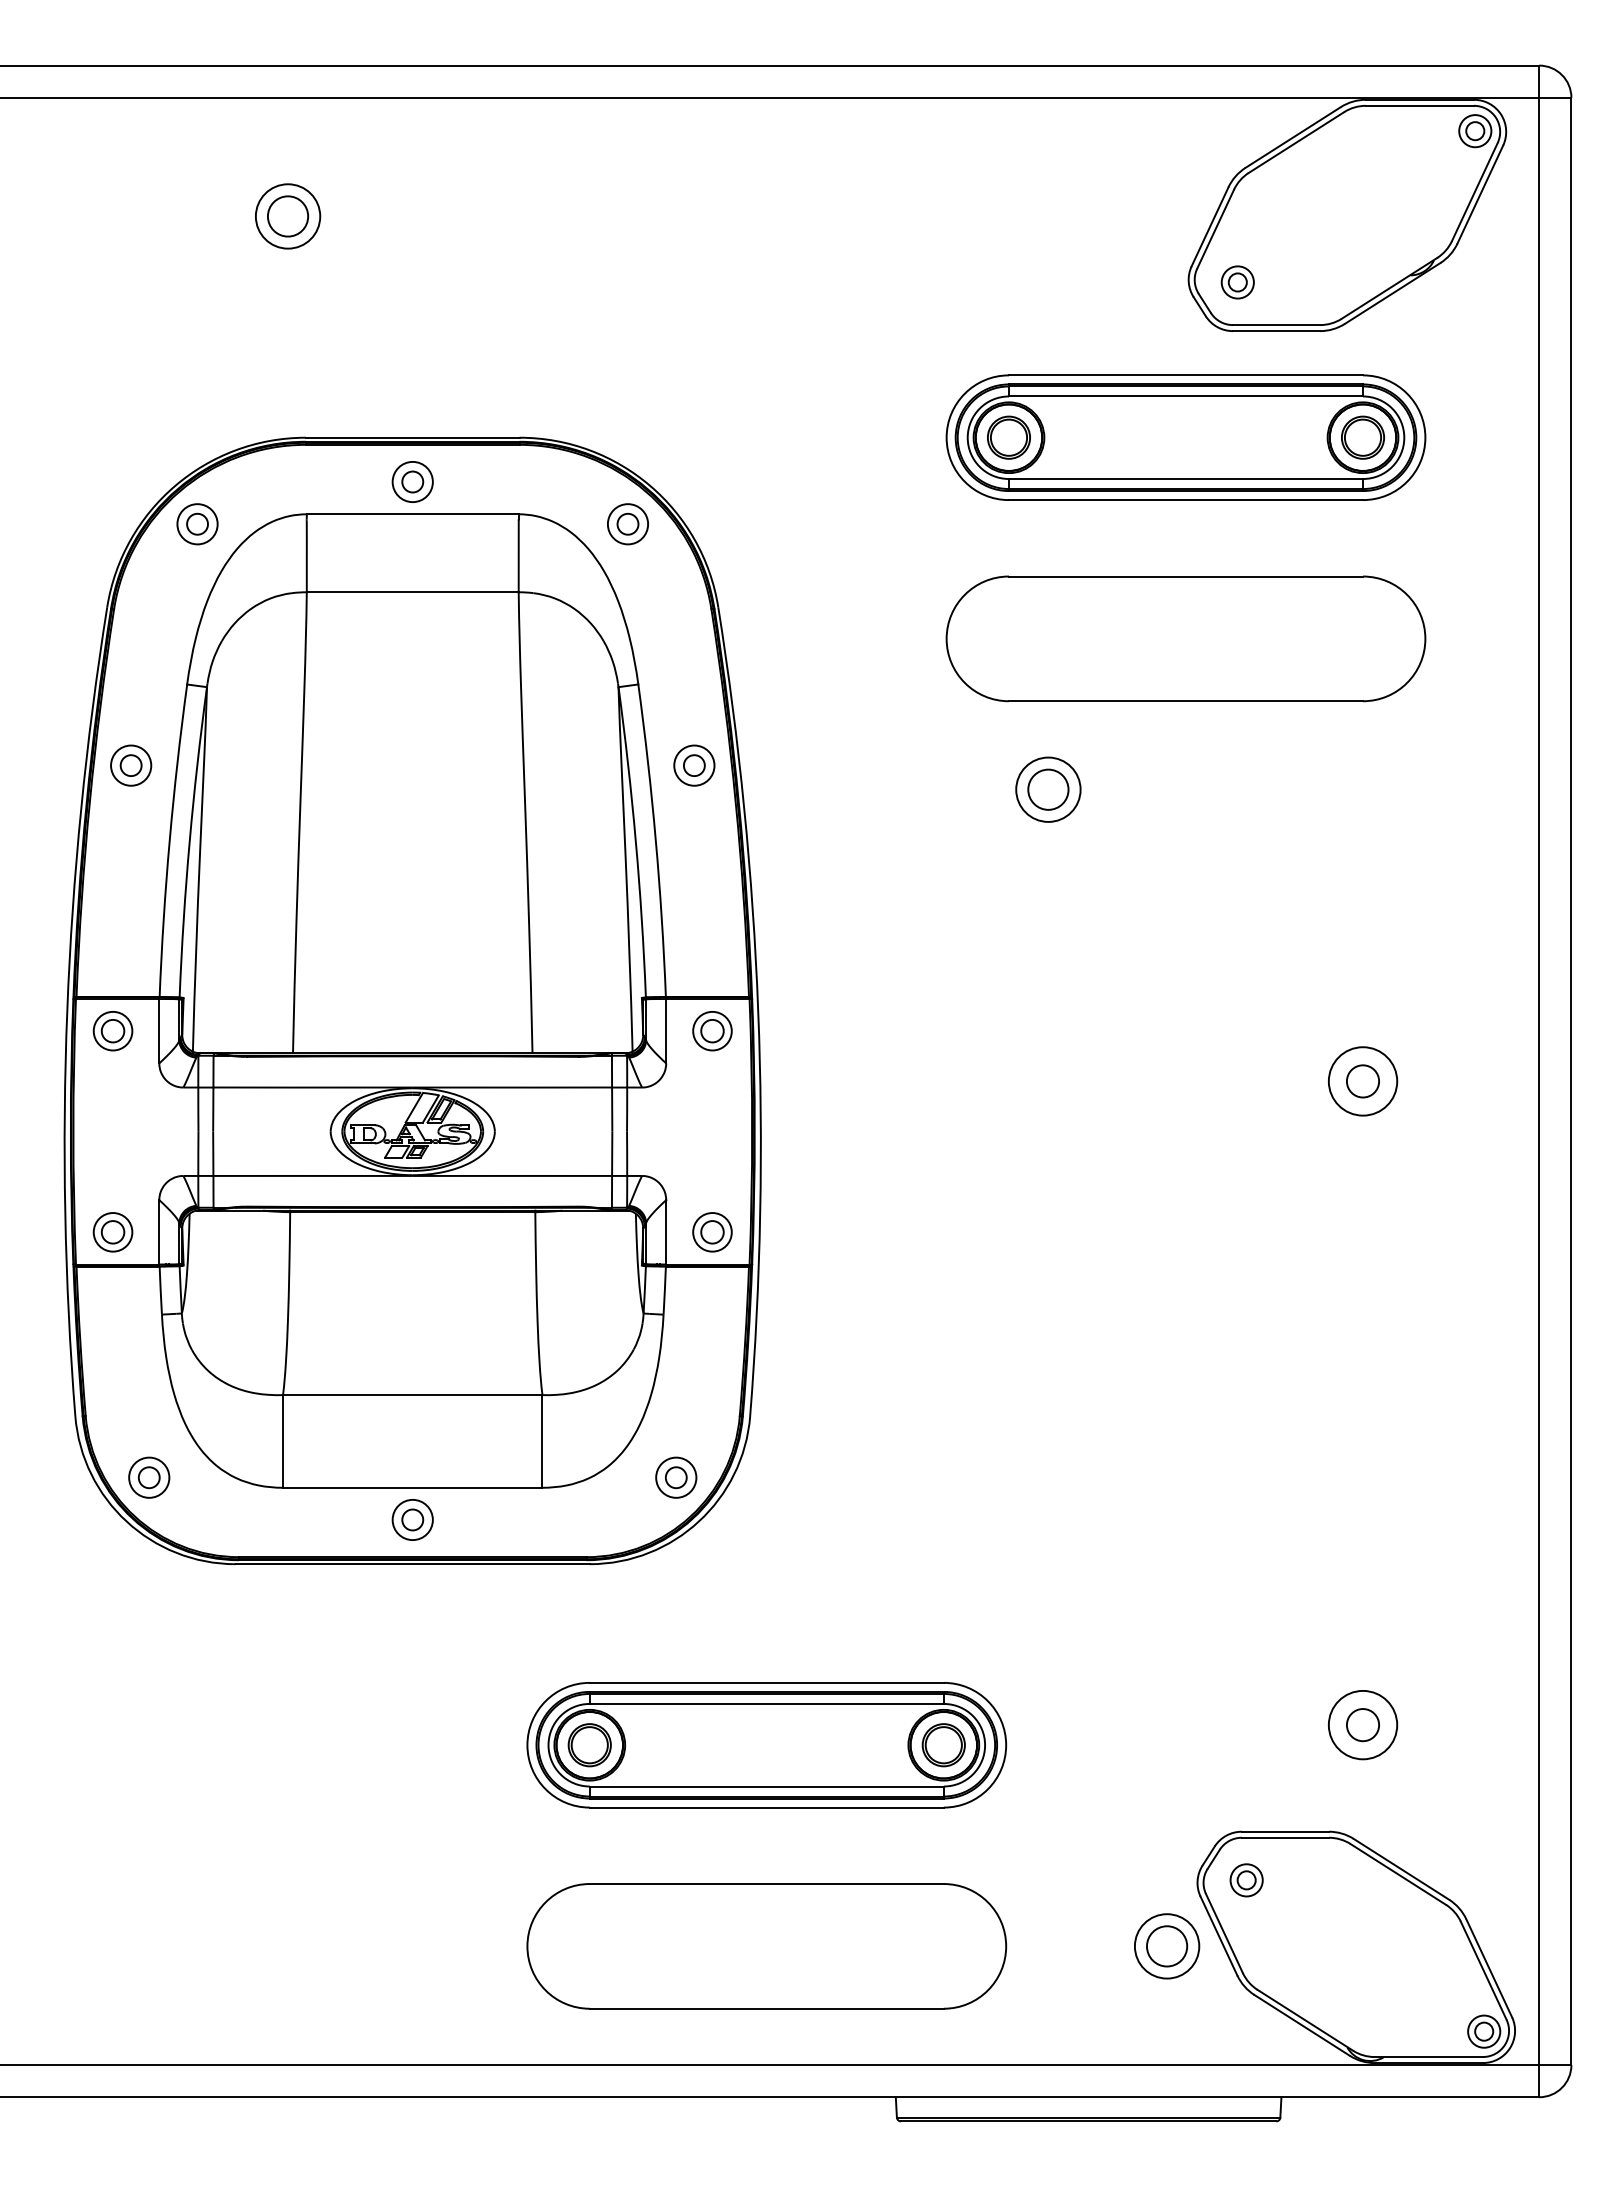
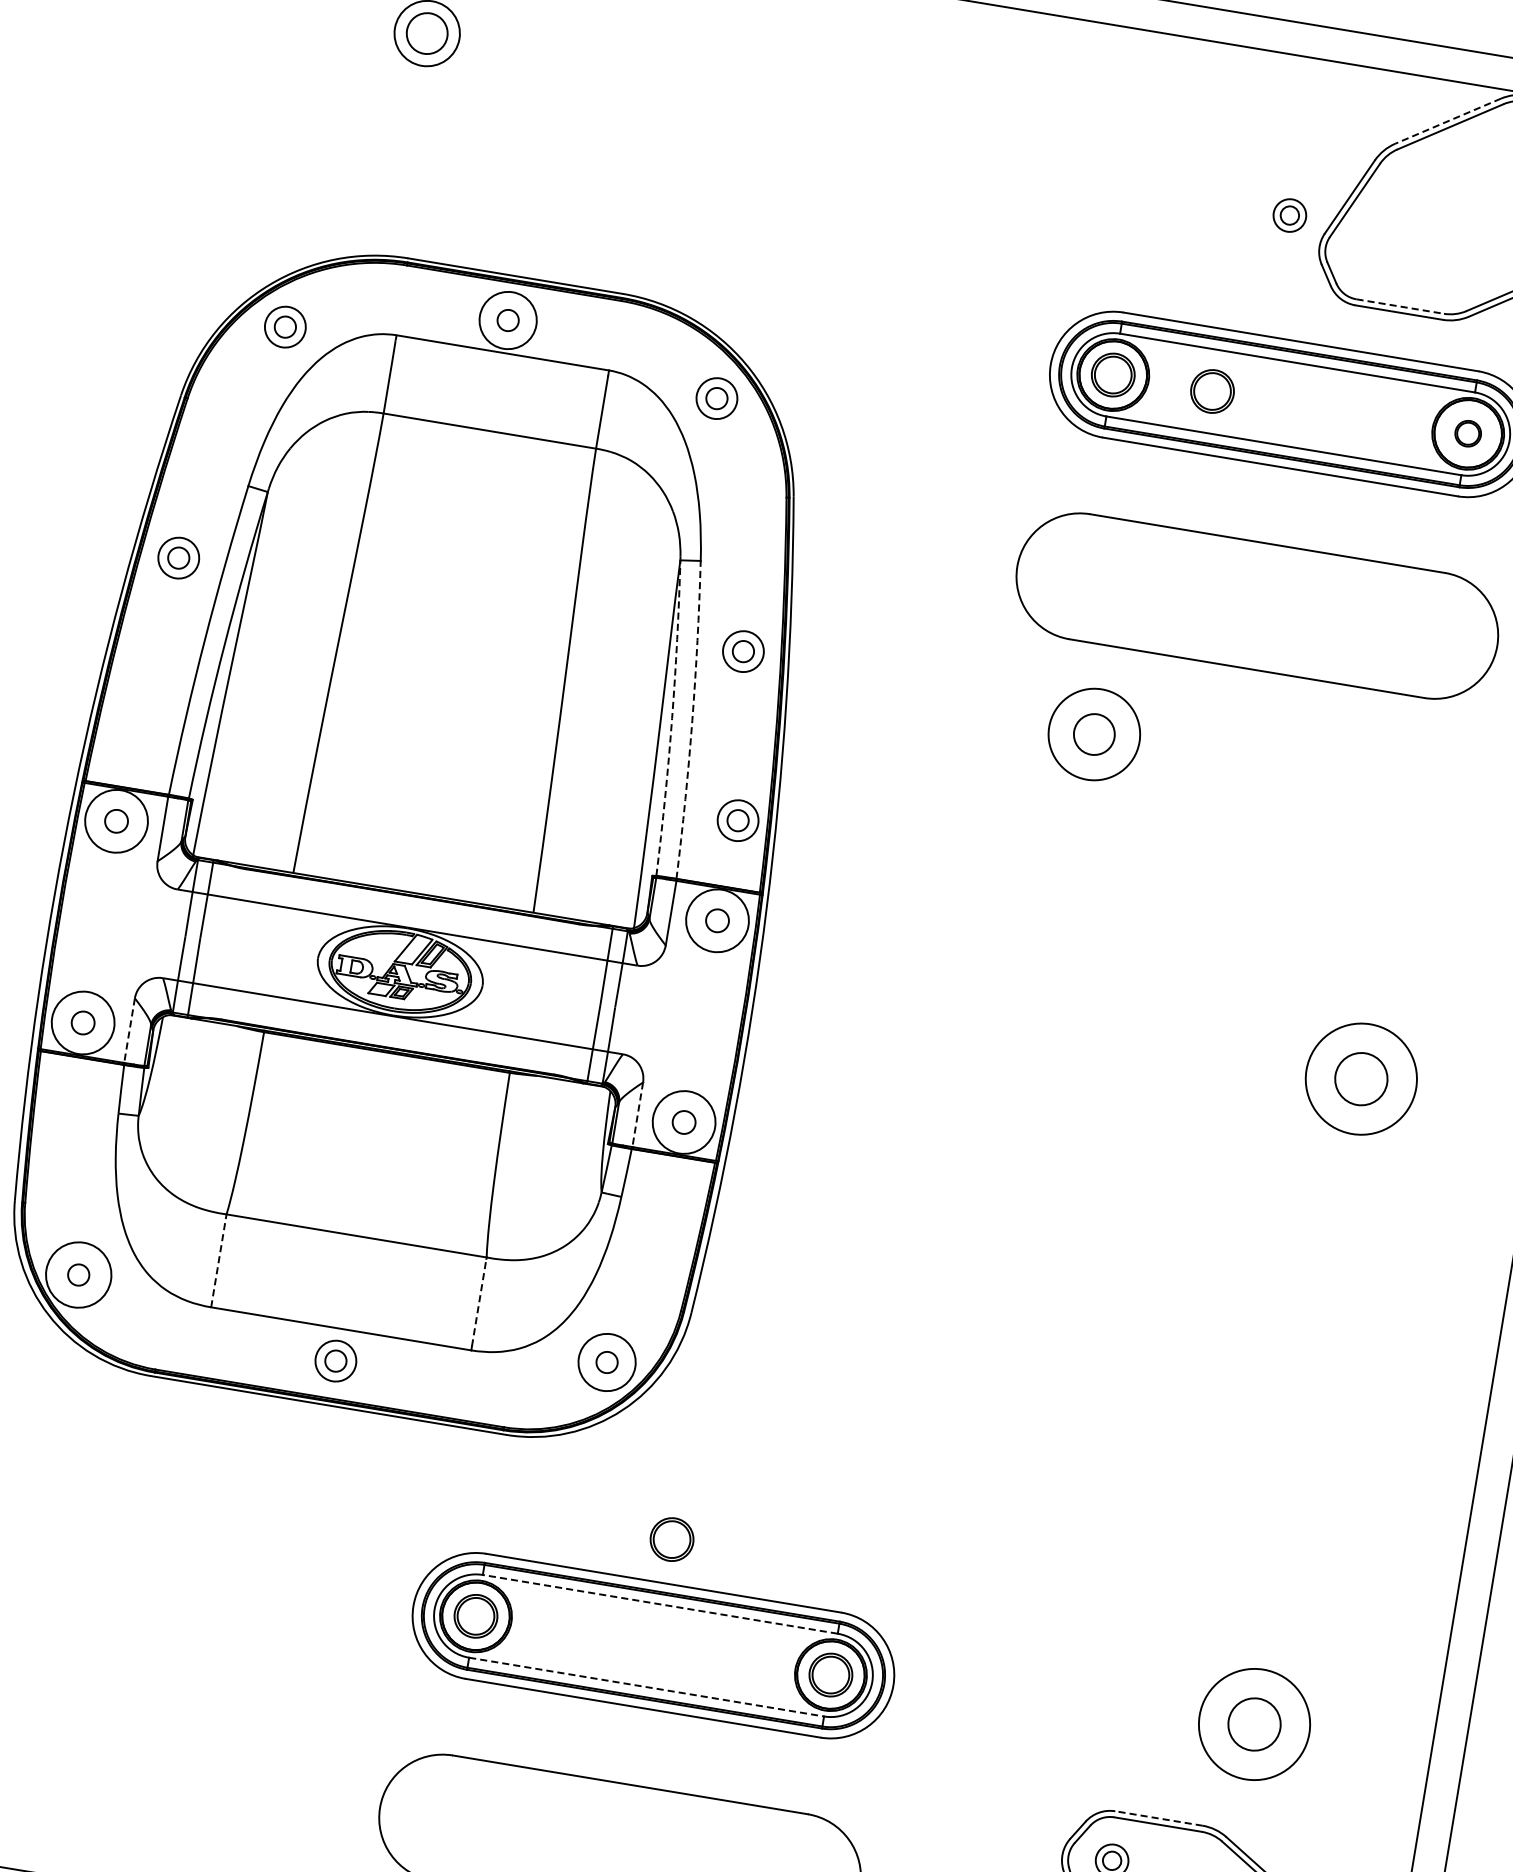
line: (1293, 137) -> (1448, 121), solid -> dashed
part: (1237, 282) -> (1289, 215), moved
line: (1276, 325) -> (1400, 306), solid -> dashed
part: (1107, 437) -> (1212, 391), added
part: (1362, 437) -> (1467, 433), size x0.6
circle: (412, 481) -> (507, 319), size x1.4
circle: (1048, 789) -> (1094, 734), size x1.4
arc: (655, 840) -> (692, 720), solid -> dashed
arc: (635, 841) -> (671, 717), solid -> dashed
part: (716, 930) -> (738, 820), added
circle: (112, 1030) -> (116, 820), size x1.6
circle: (712, 1030) -> (717, 920), size x1.6
circle: (1362, 1081) -> (1360, 1079), size x1.6
circle: (1362, 1081) -> (1360, 1079), size x1.6
circle: (112, 1232) -> (82, 1023), size x1.6
line: (159, 1232) -> (129, 1030), solid -> dashed
line: (666, 1232) -> (638, 1115), solid -> dashed
circle: (712, 1232) -> (684, 1122), size x1.6
line: (283, 1440) -> (219, 1259), solid -> dashed
line: (542, 1440) -> (479, 1302), solid -> dashed
circle: (149, 1477) -> (79, 1274), size x1.6
circle: (676, 1477) -> (607, 1362), size x1.4
part: (767, 1639) -> (671, 1539), added
line: (766, 1703) -> (660, 1603), solid -> dashed
circle: (1362, 1724) -> (1254, 1723), size x1.6
circle: (1362, 1725) -> (1253, 1724), size x1.6
line: (767, 1786) -> (647, 1687), solid -> dashed
line: (1285, 1831) -> (1159, 1818), solid -> dashed

